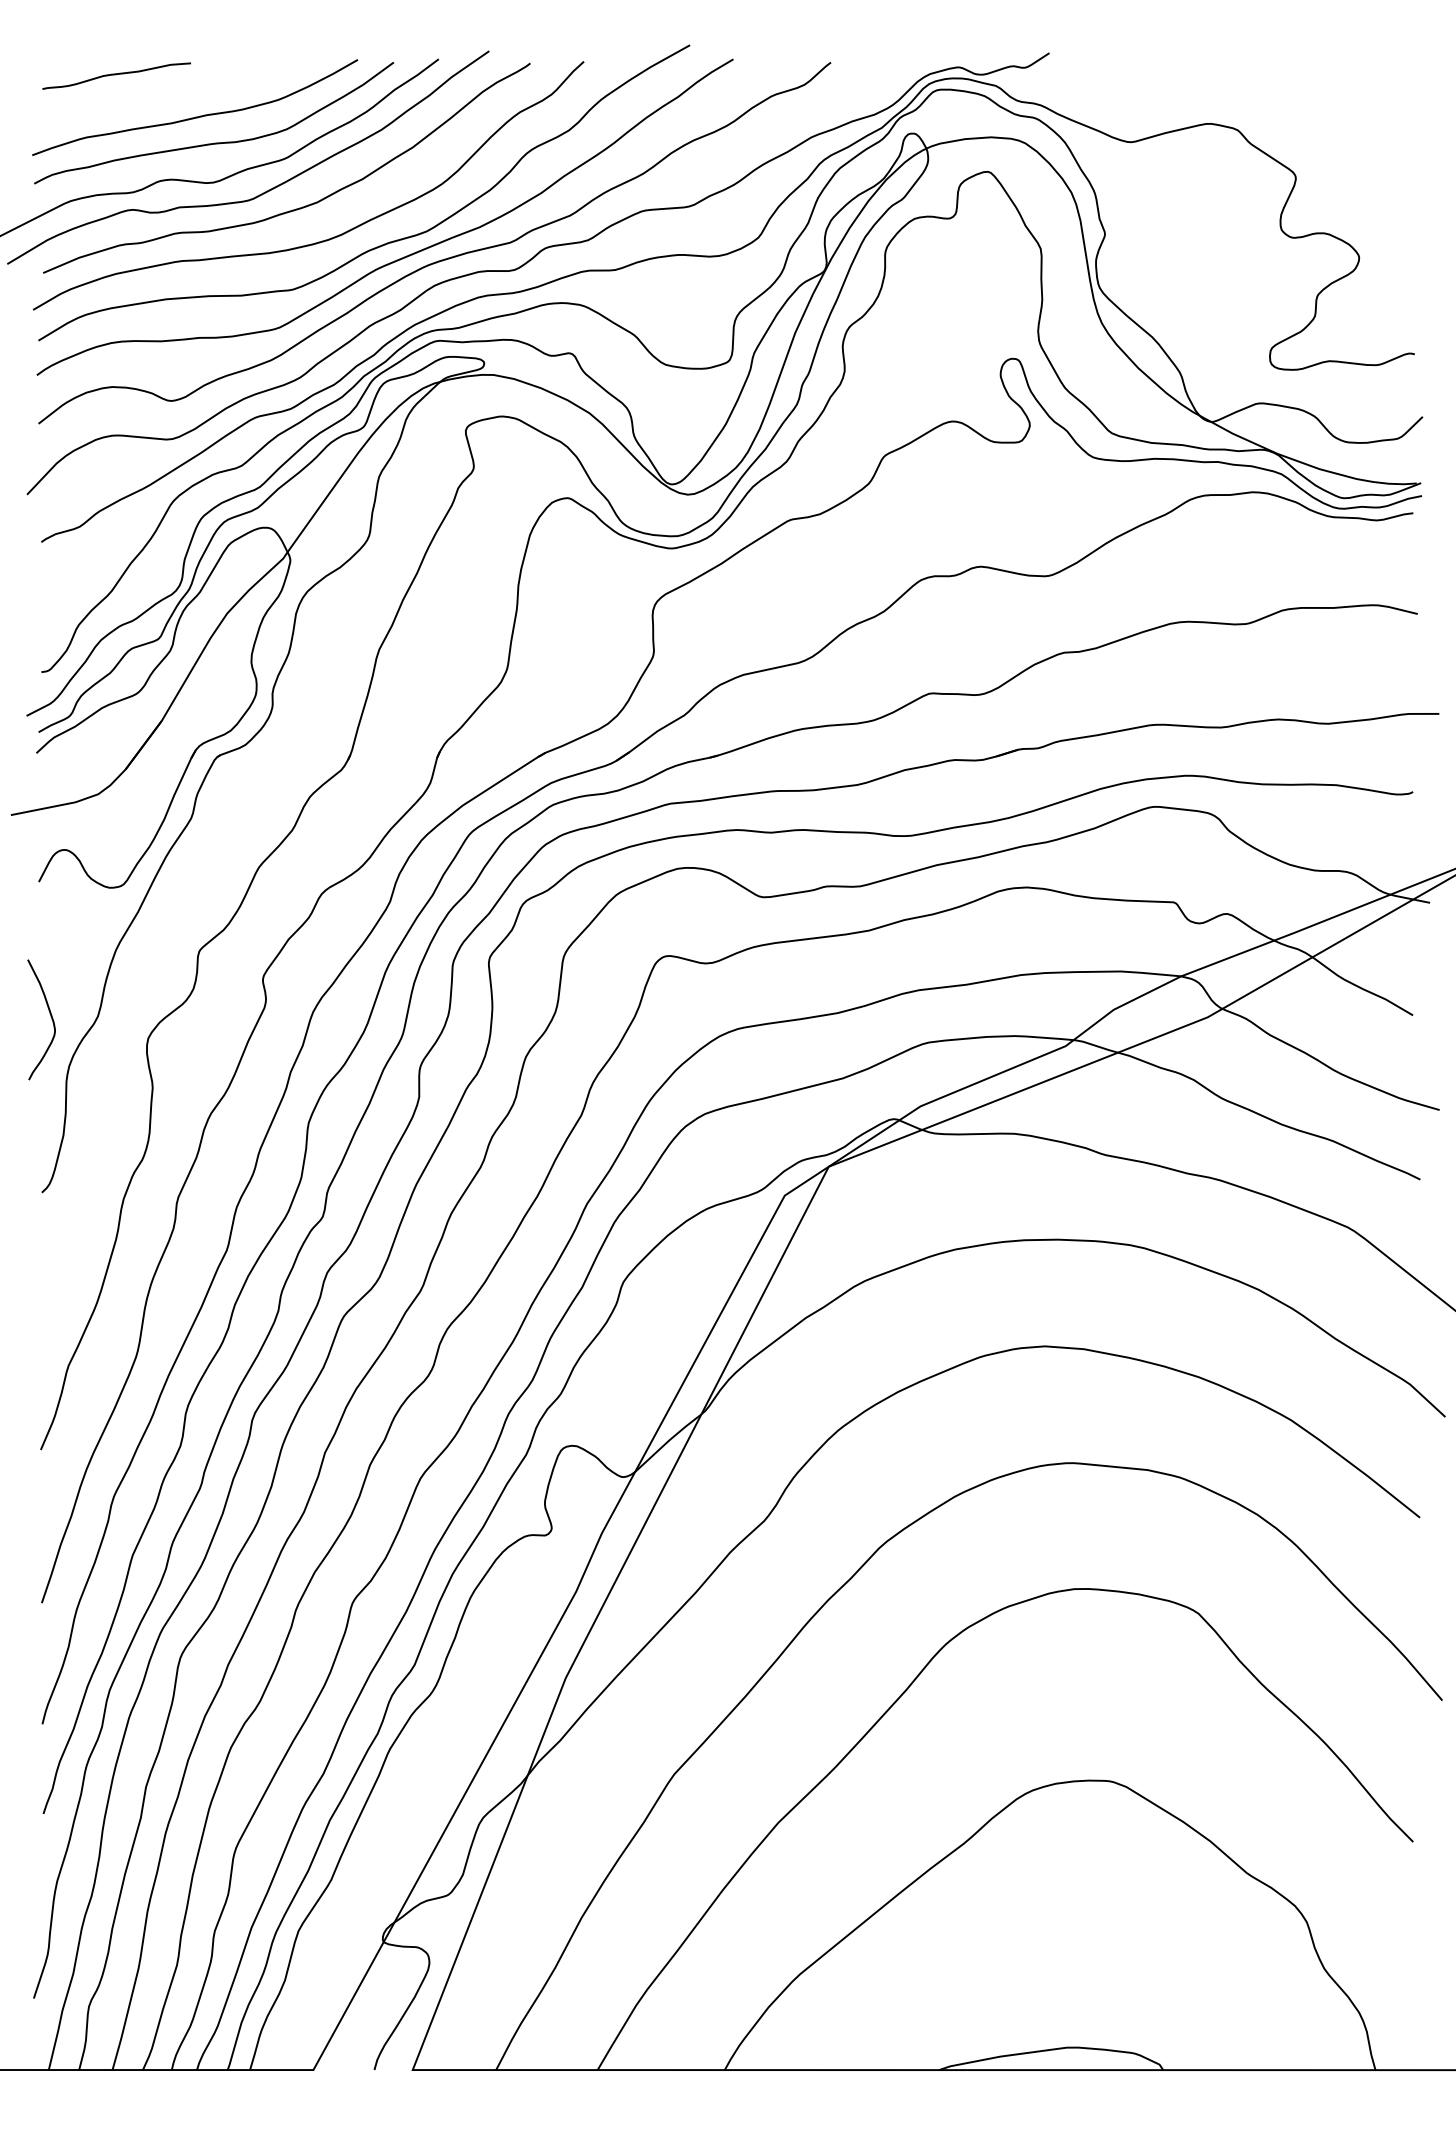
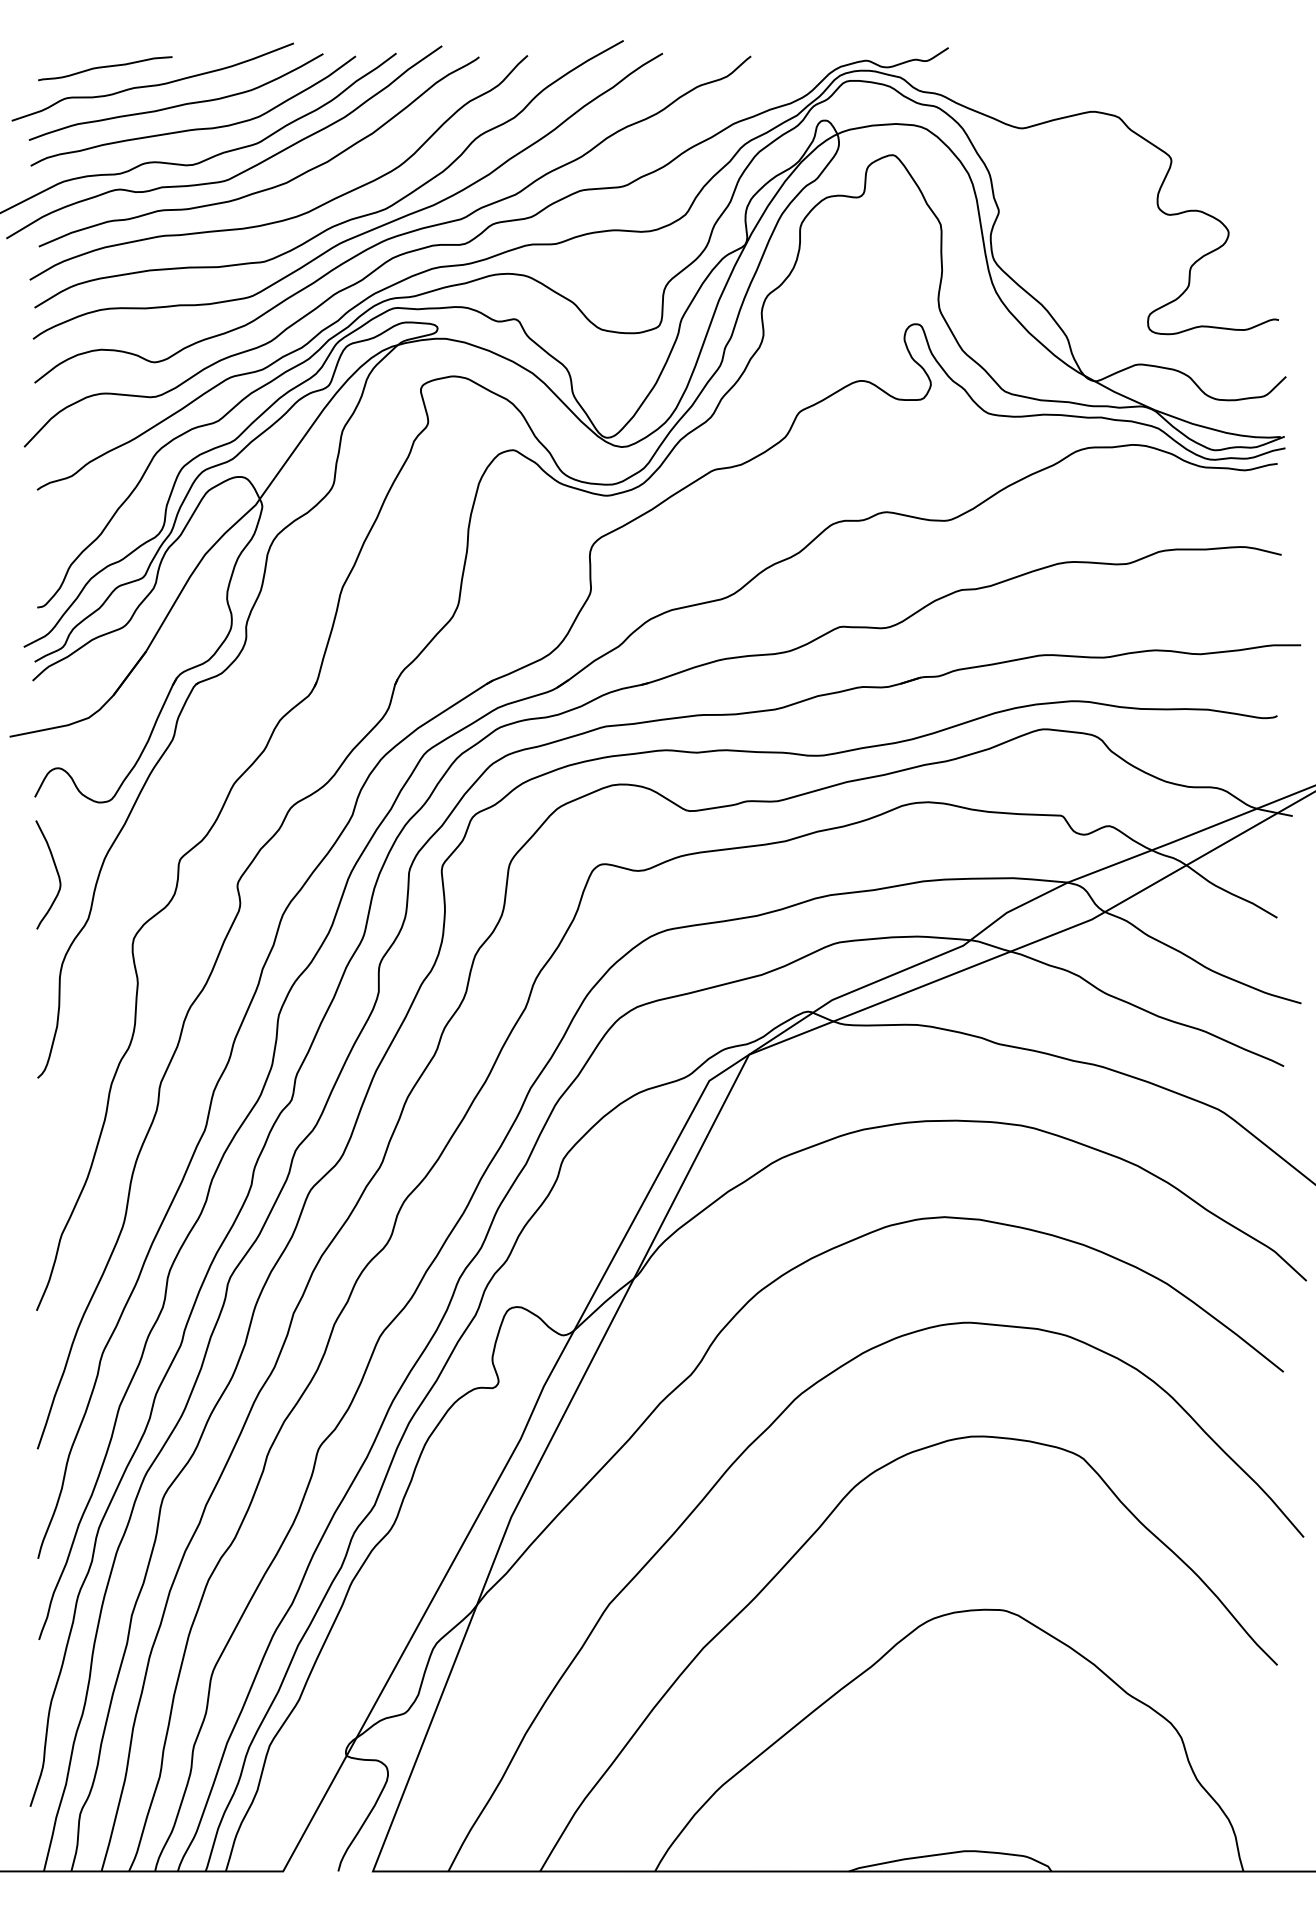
curve: (168, 93) -> (152, 84), added
curve: (50, 1017) -> (56, 872), moved

